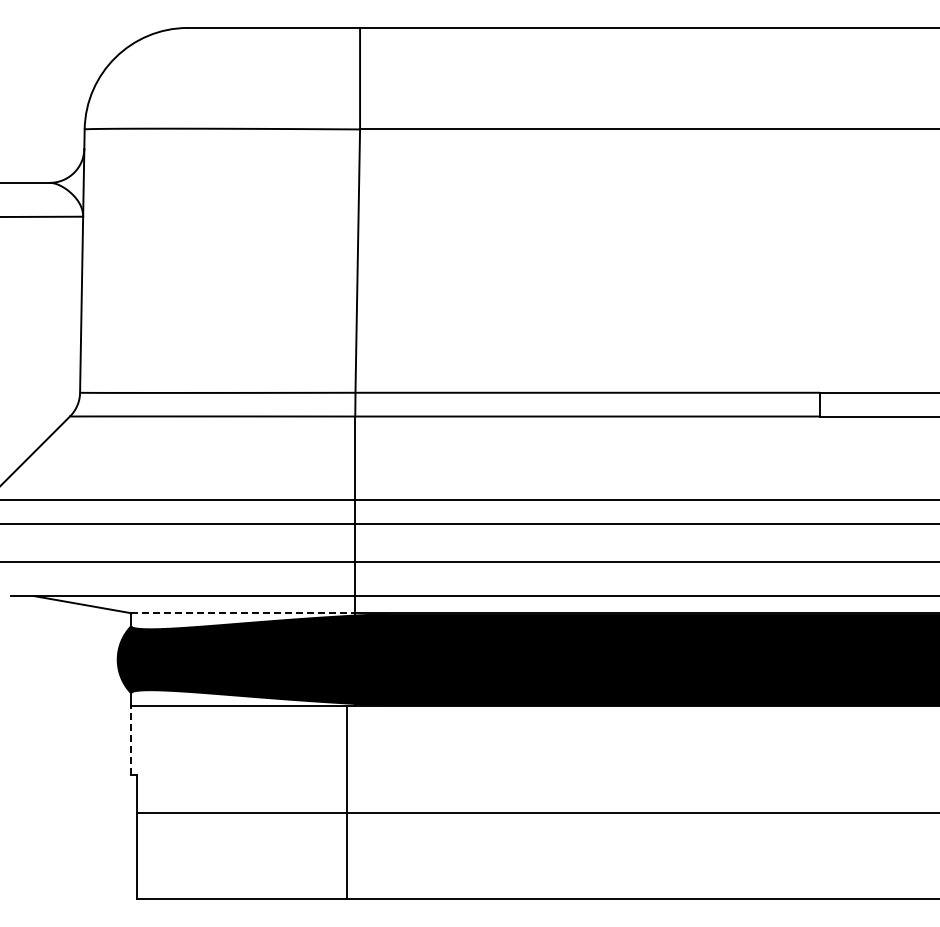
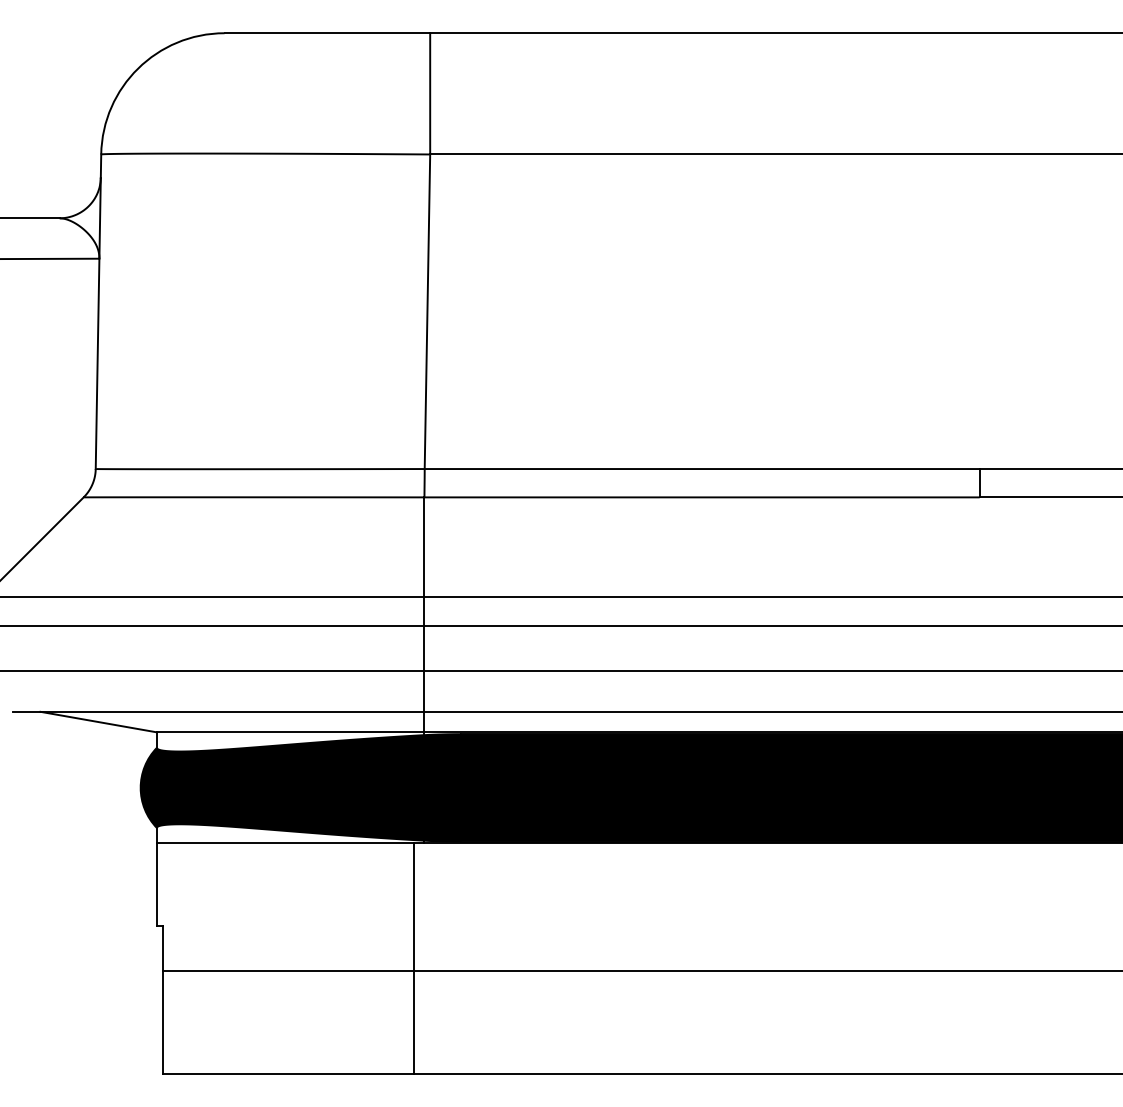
line: (243, 613) -> (290, 732), dashed -> solid
line: (131, 740) -> (157, 884), dashed -> solid

